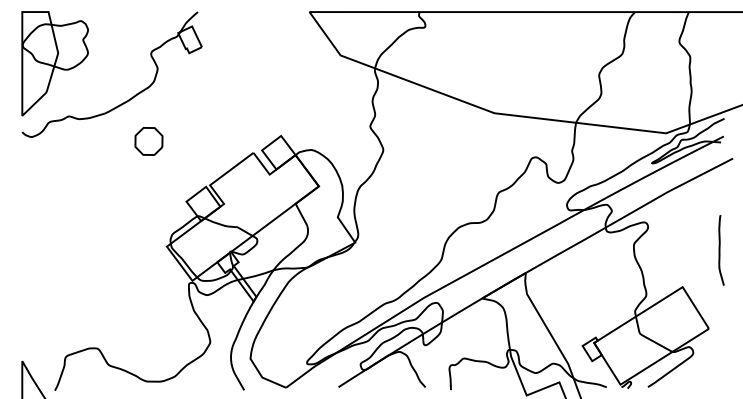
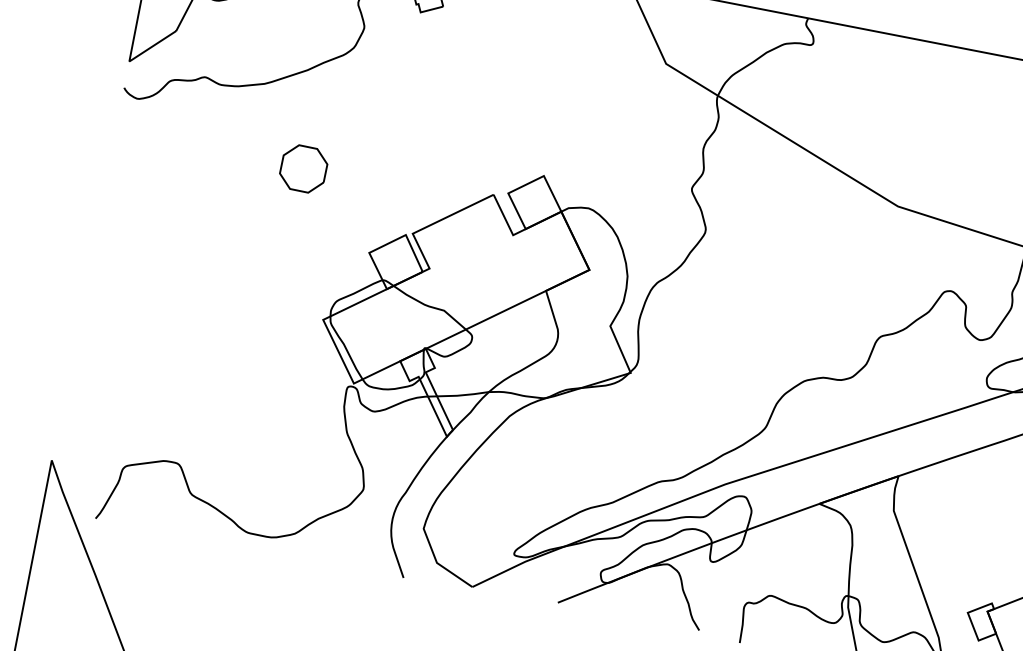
part: (148, 141) -> (302, 168), moved

